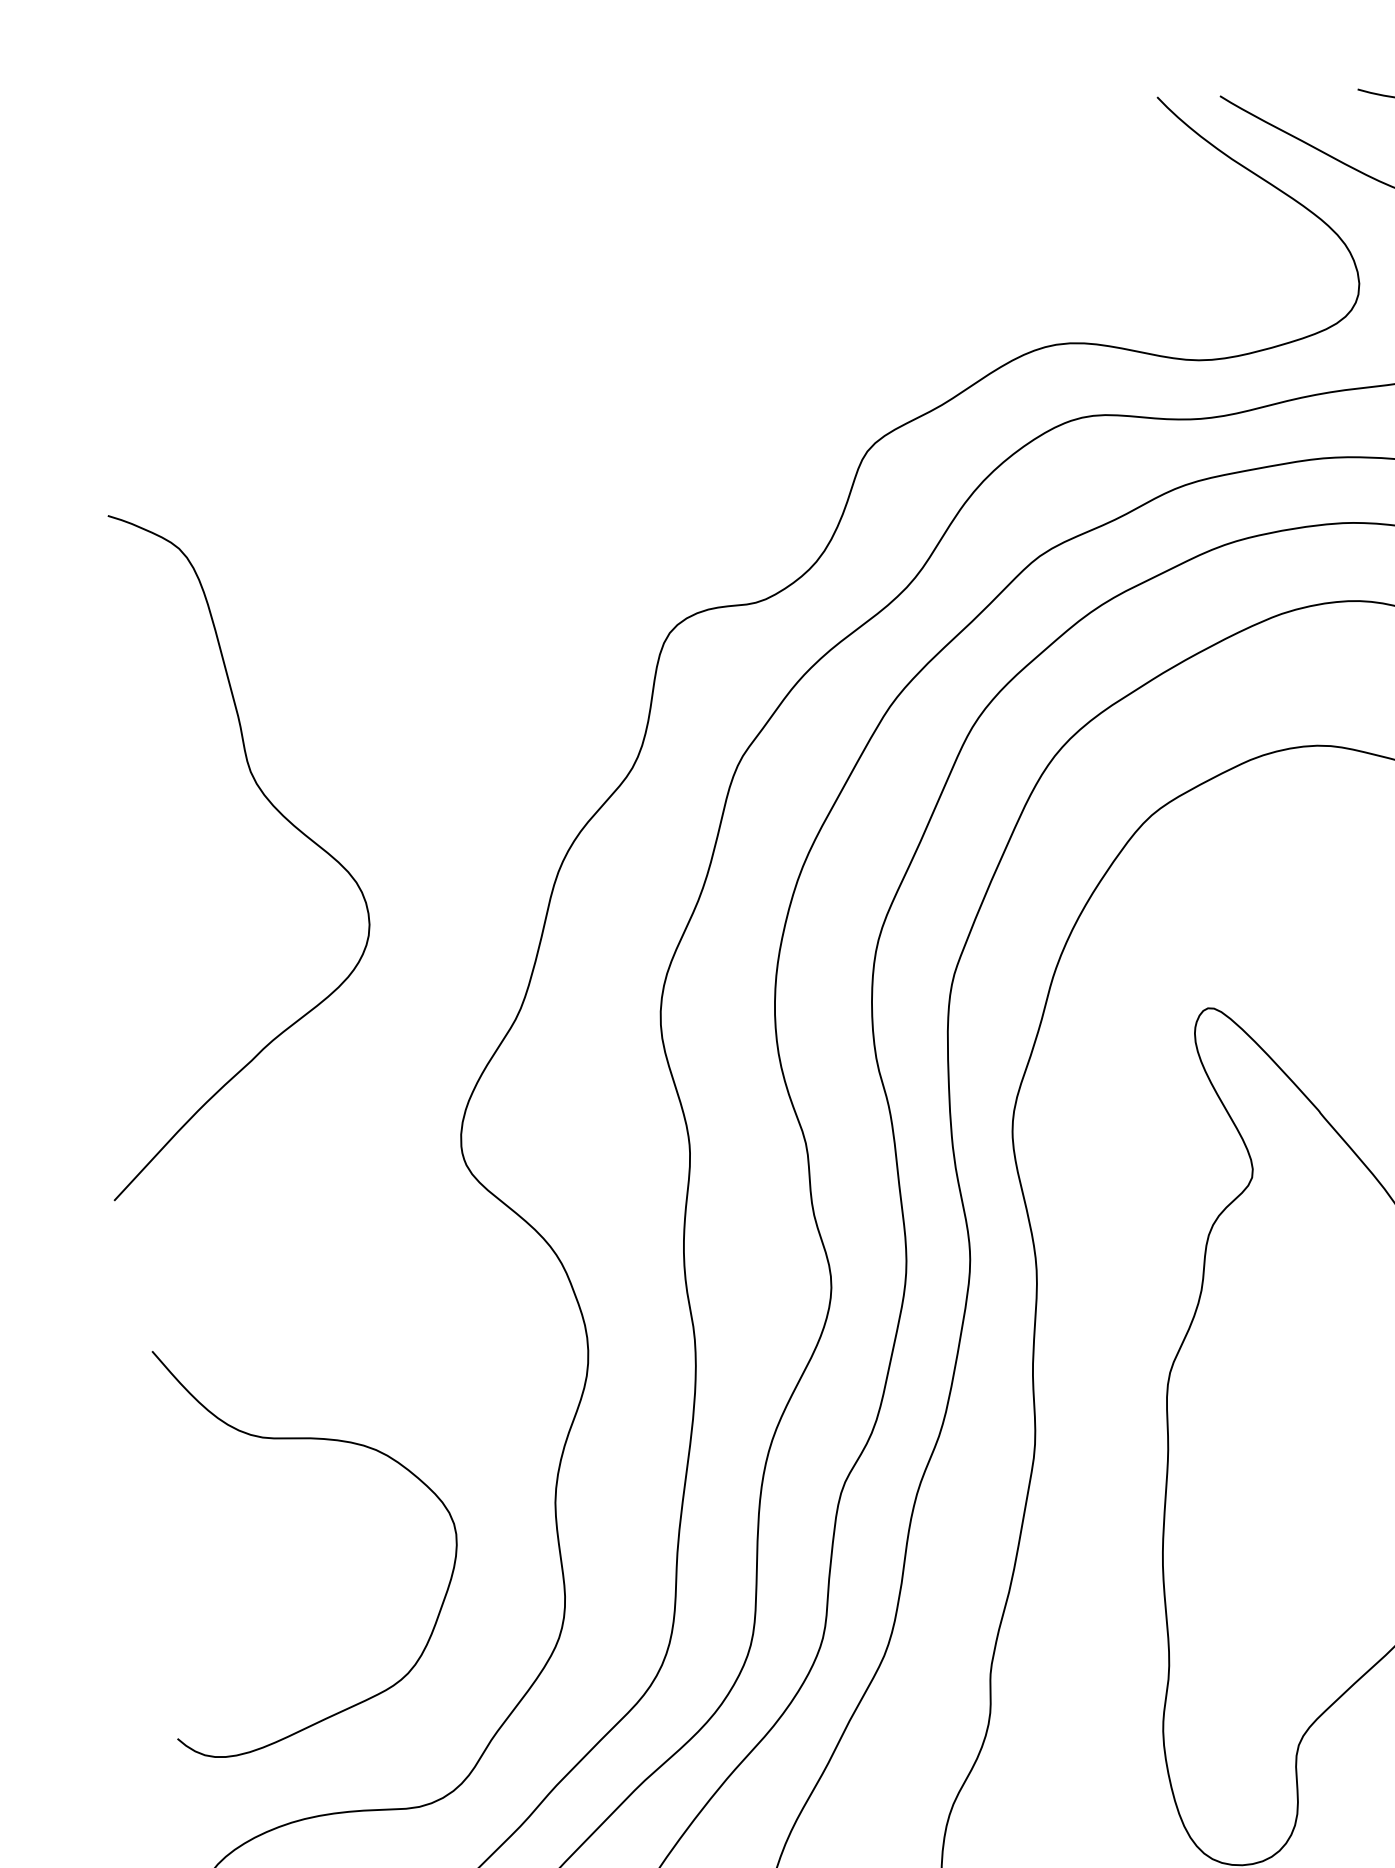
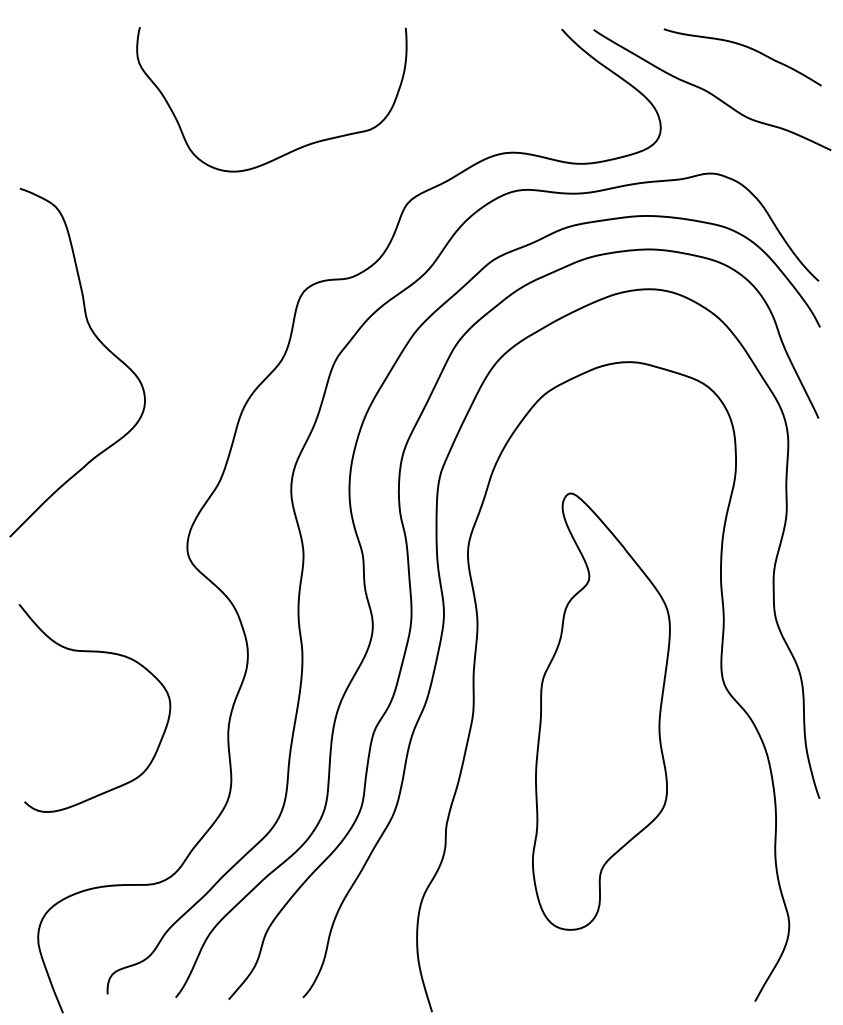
curve: (639, 353) -> (293, 149), added
curve: (279, 815) -> (101, 344), moved
curve: (323, 1441) -> (104, 653), moved

